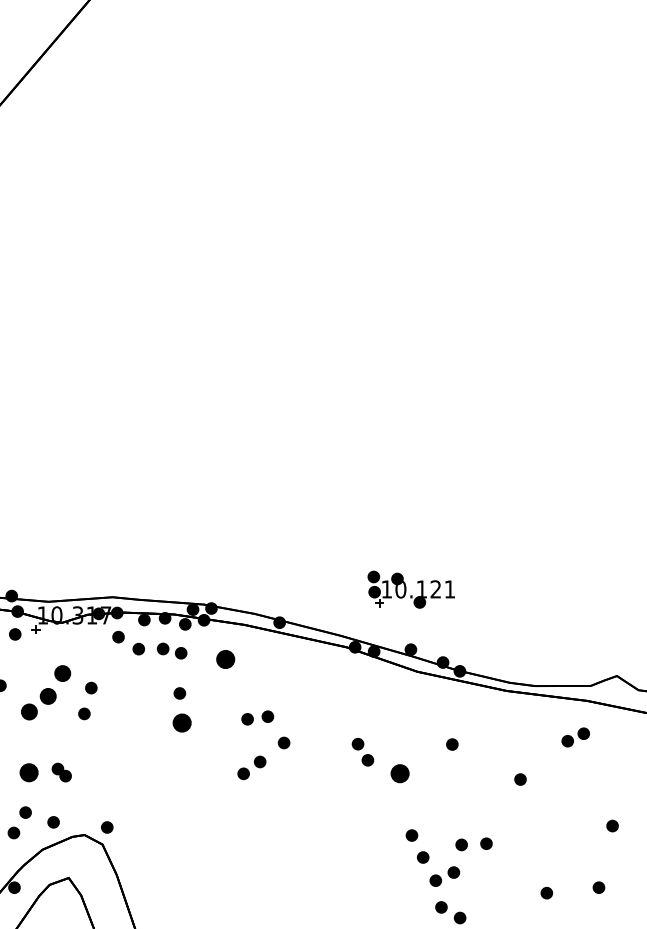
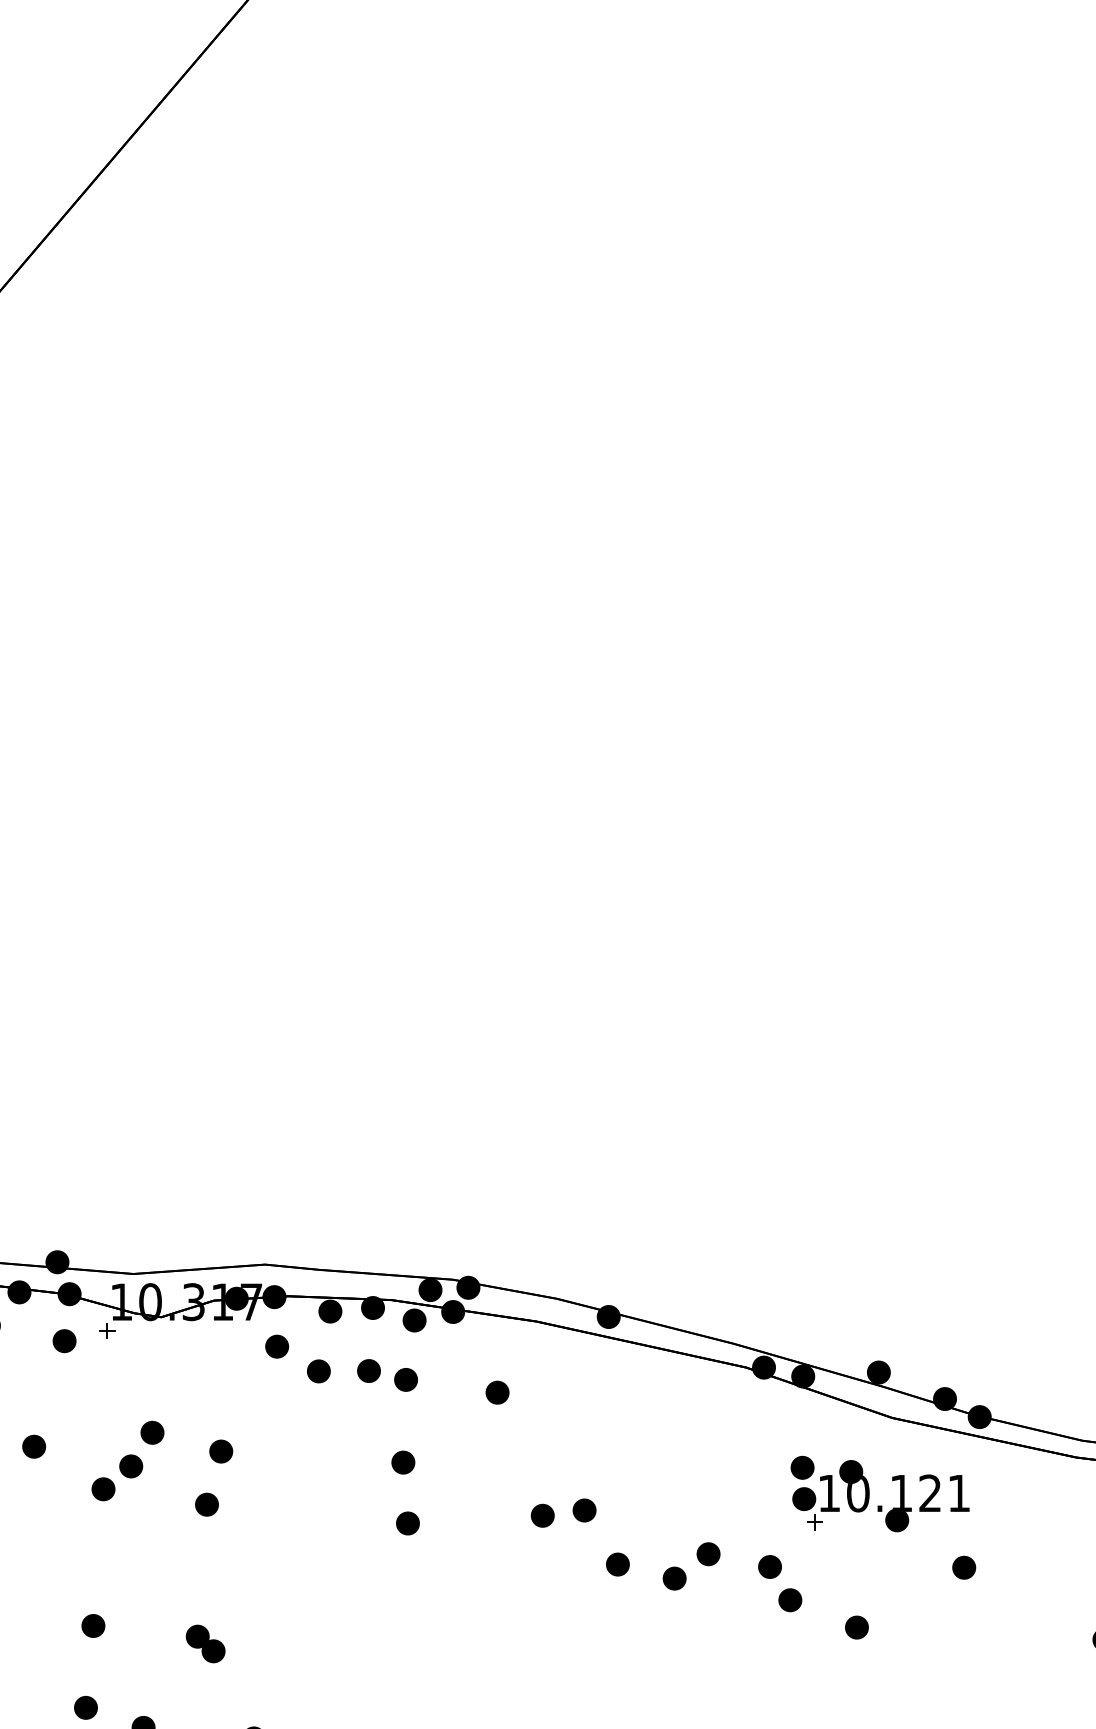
part: (410, 589) -> (878, 1493), moved
part: (225, 659) -> (497, 1392), size x0.62
part: (45, 692) -> (126, 1460), size x0.71
part: (181, 722) -> (406, 1522), size x0.62
part: (251, 767) -> (690, 1565), moved
part: (29, 772) -> (93, 1625), size x0.62
part: (61, 772) -> (205, 1643), moved
part: (400, 773) -> (857, 1627), size x0.62

